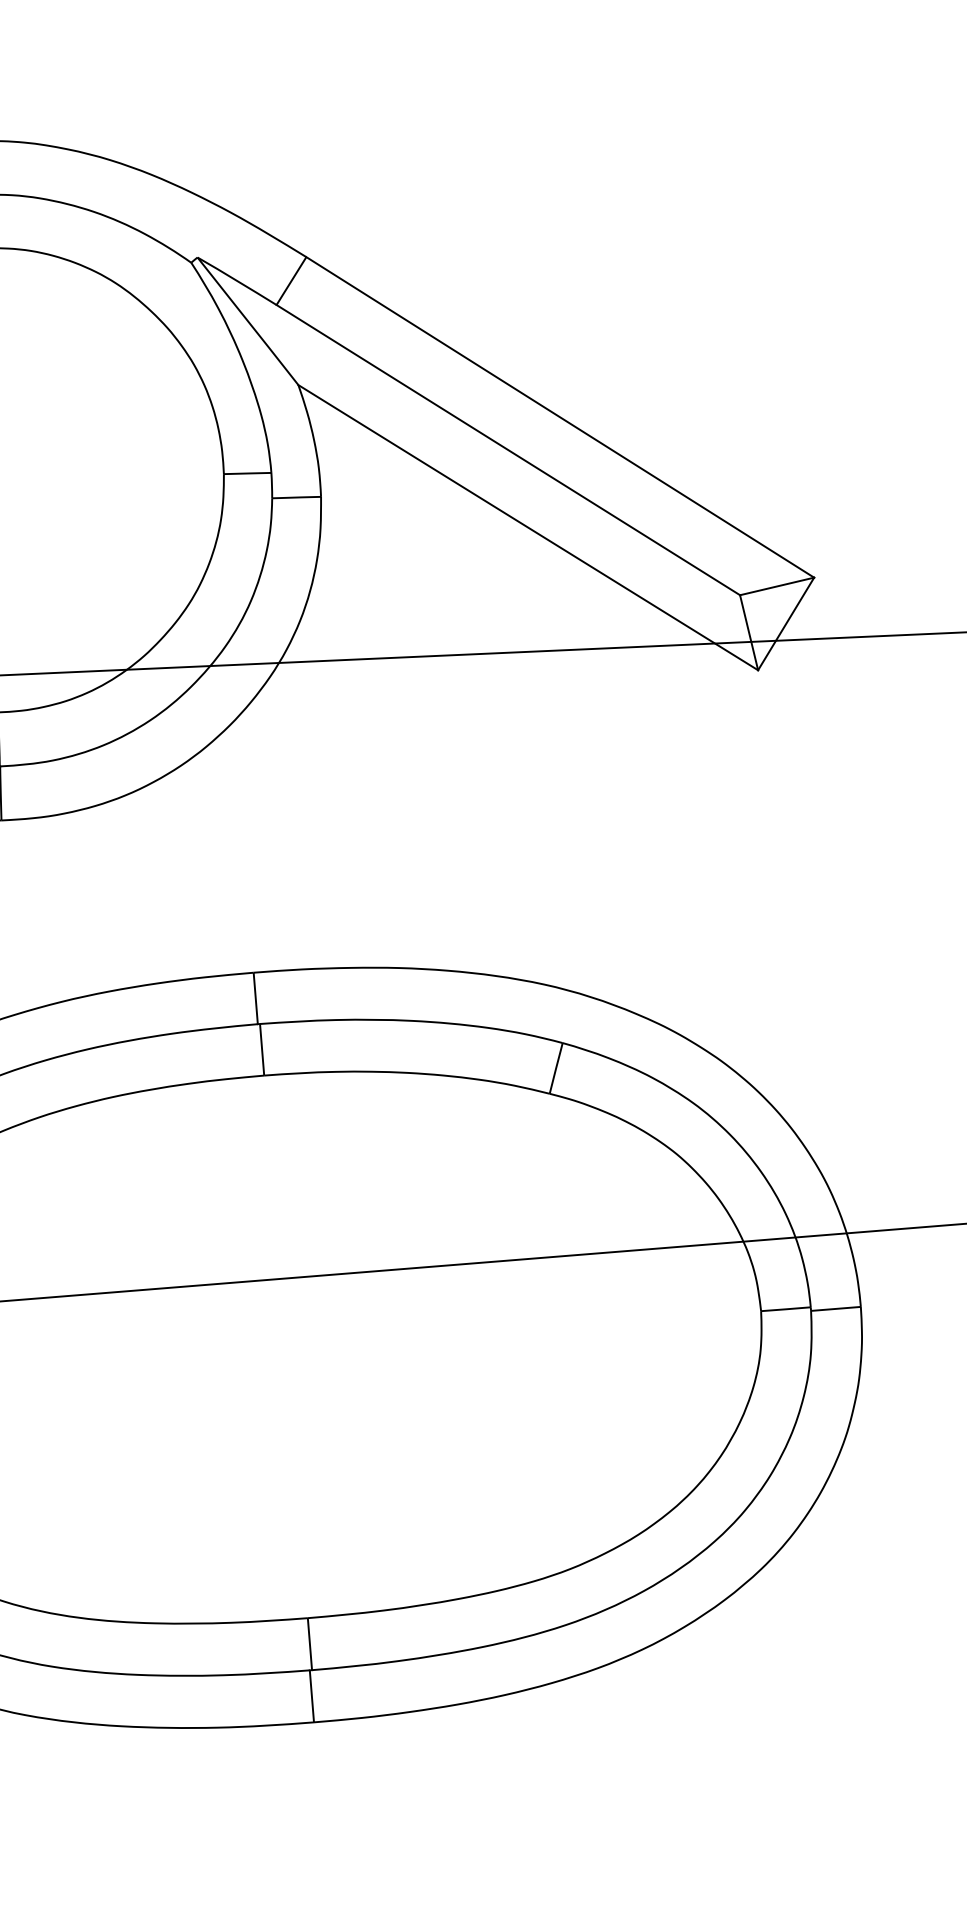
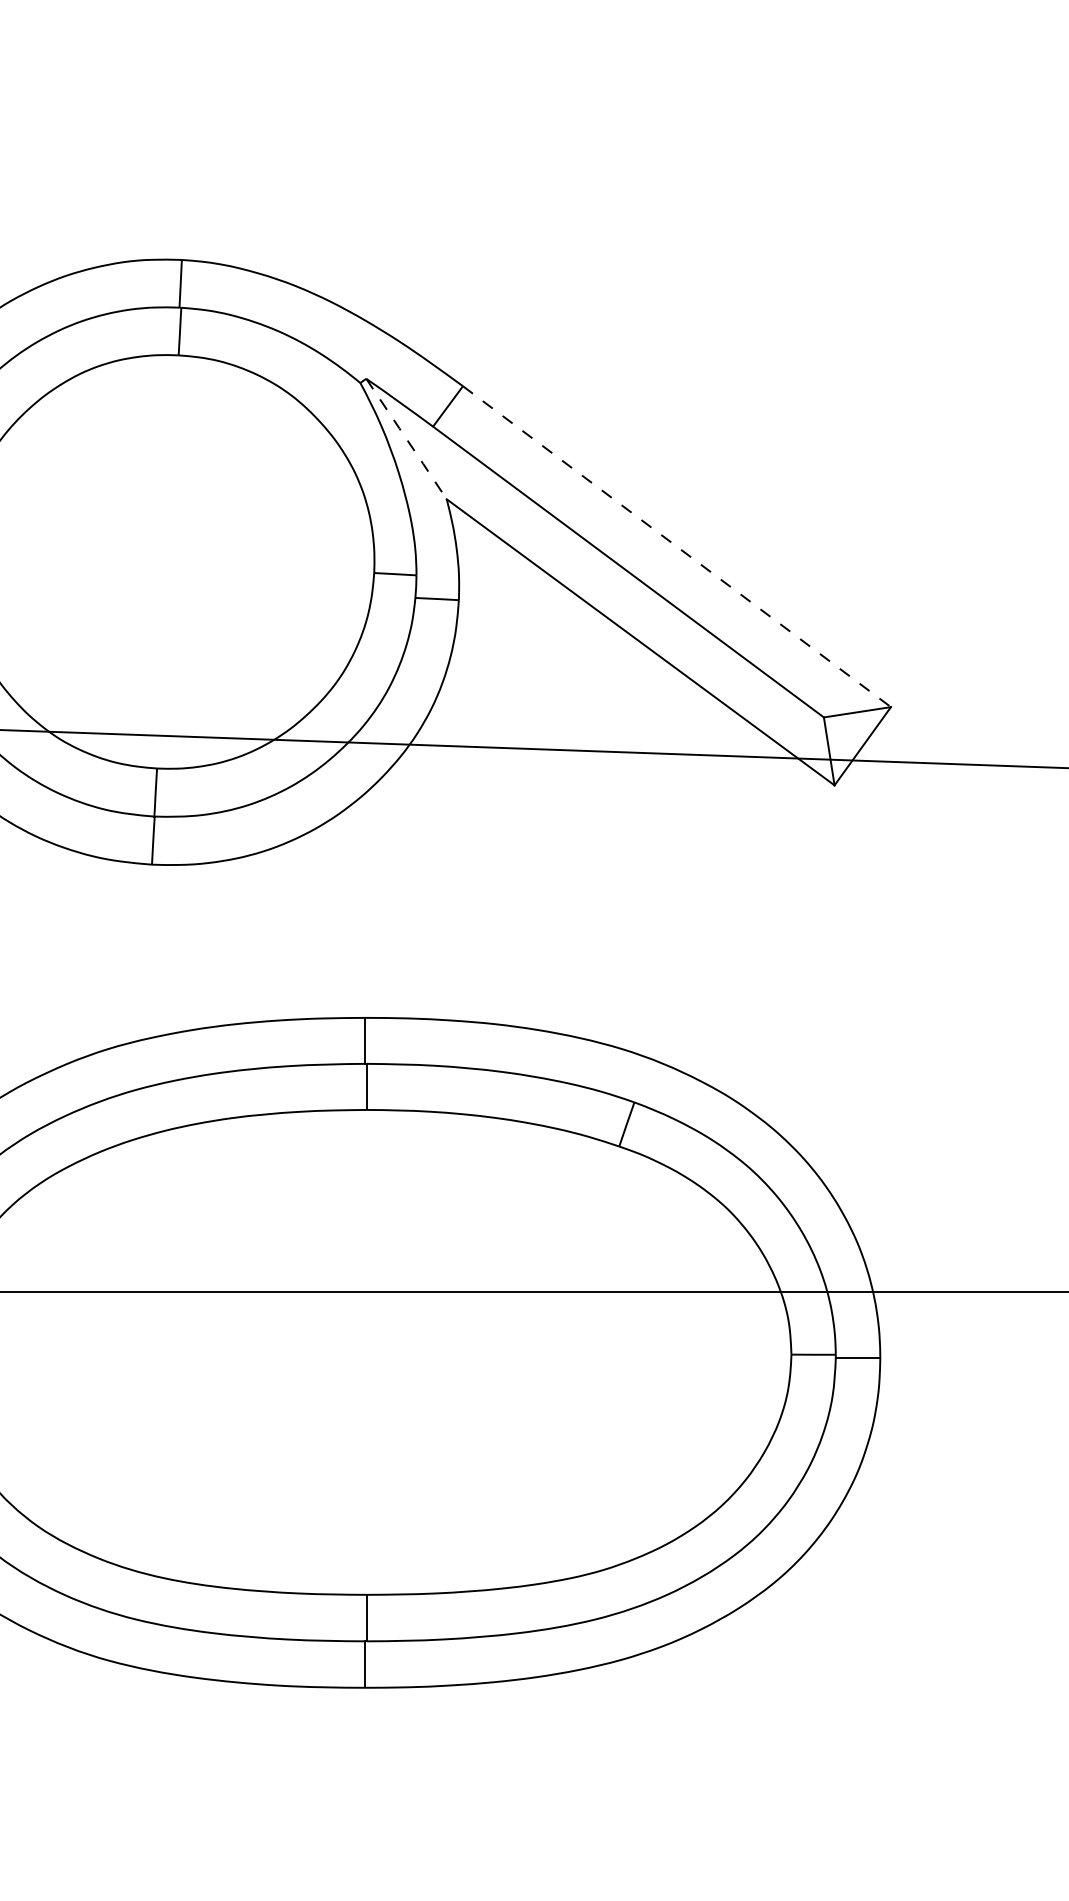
line: (247, 321) -> (406, 439), solid -> dashed
line: (560, 418) -> (677, 547), solid -> dashed

